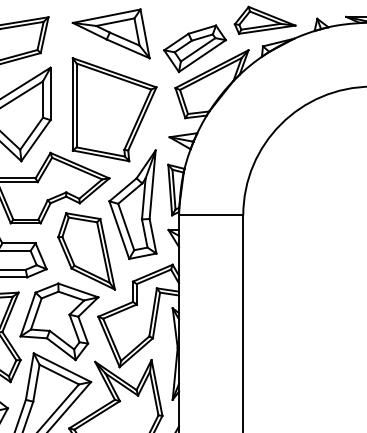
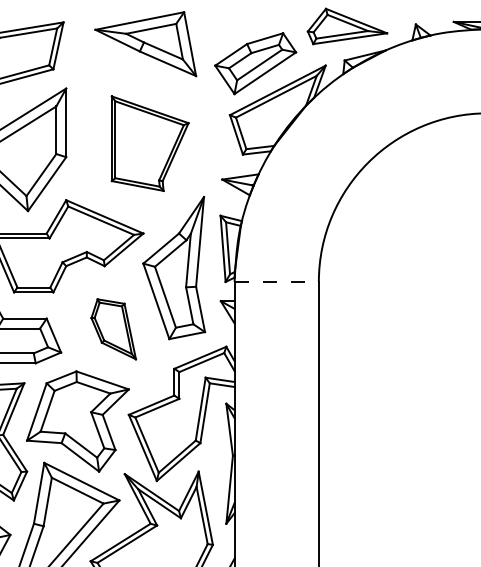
part: (114, 109) -> (150, 143), size x0.7
line: (211, 215) -> (277, 282), solid -> dashed
part: (86, 251) -> (113, 329), size x0.6

